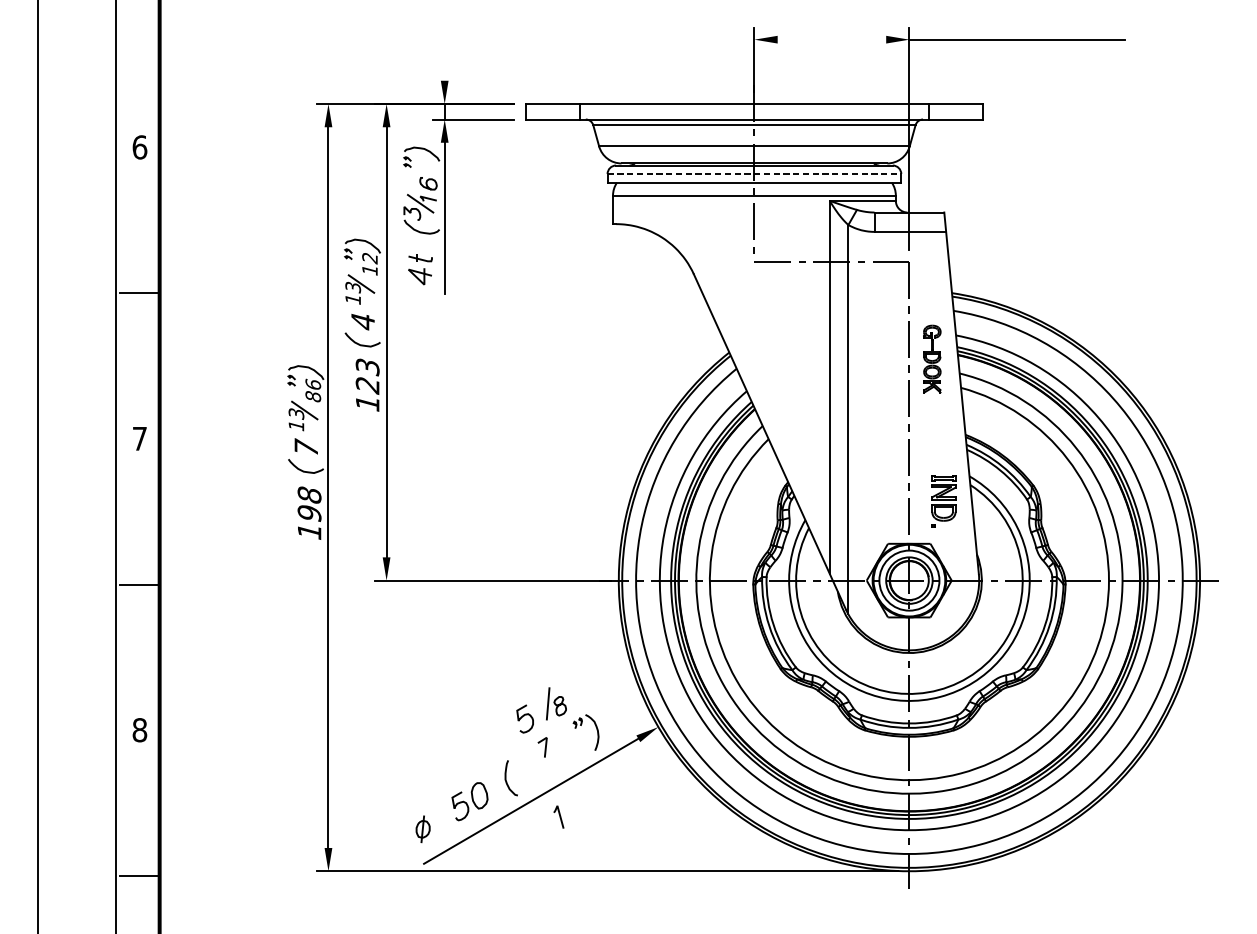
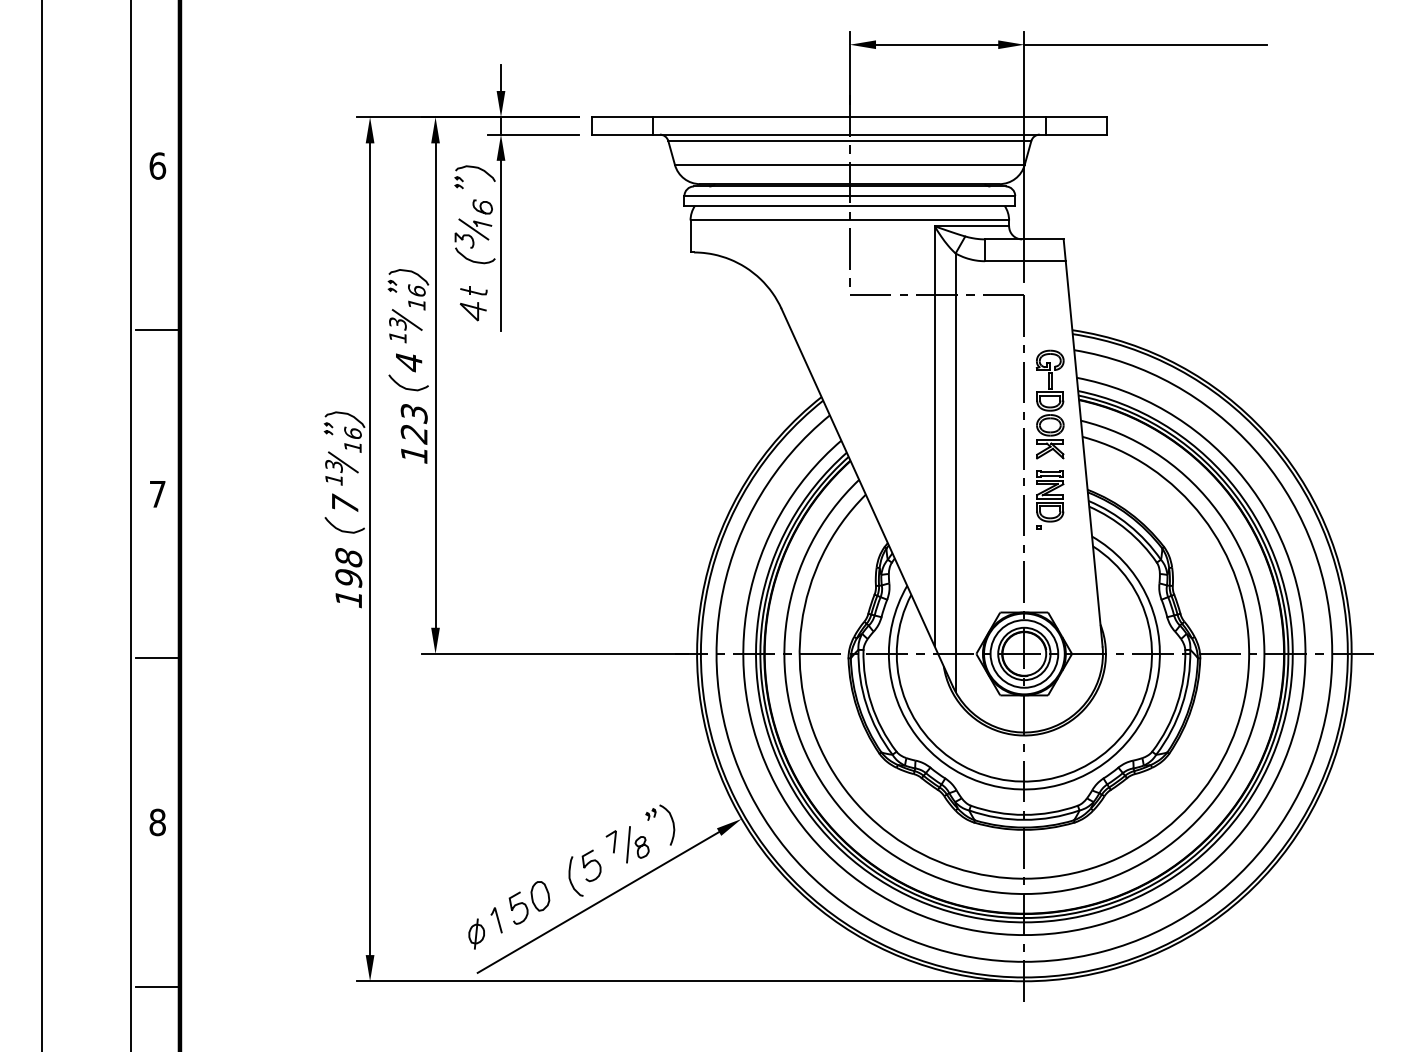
line: (832, 39) -> (937, 44), added
line: (445, 68) -> (501, 77), added
line: (755, 174) -> (850, 196), dashed -> solid
text: (369, 258) -> (416, 291), 12 -> 16
part: (931, 359) -> (1049, 404), size x1.43
text: (312, 396) -> (352, 446), 86 -> 16
part: (944, 501) -> (1050, 499), moved
part: (556, 703) -> (637, 844), moved
curve: (523, 716) -> (589, 863), moved
line: (559, 817) -> (497, 920), moved

